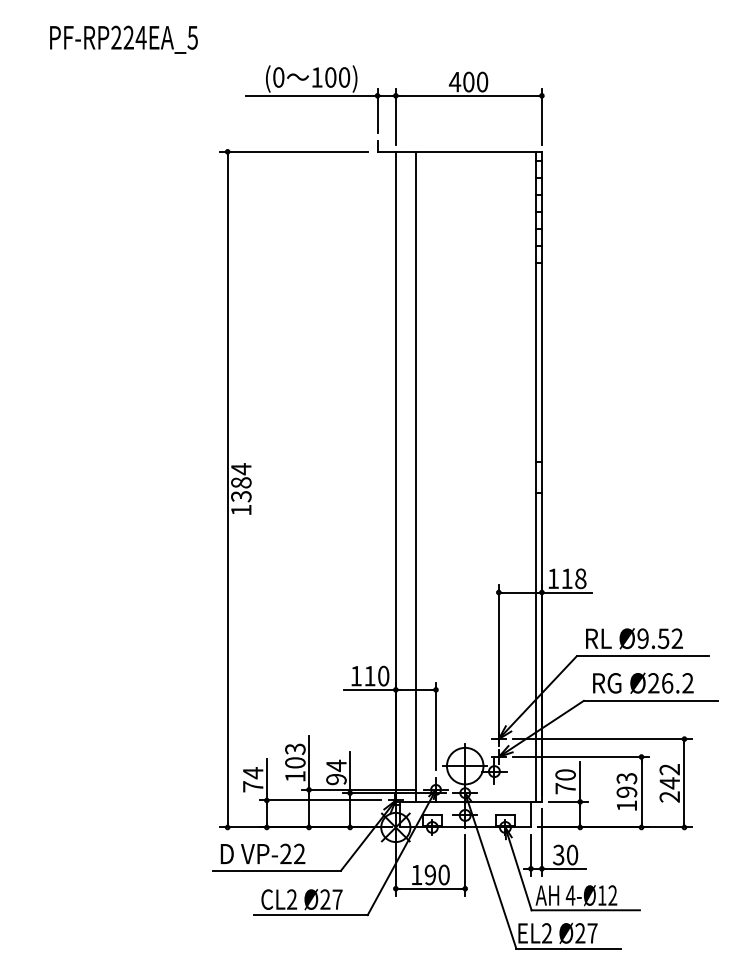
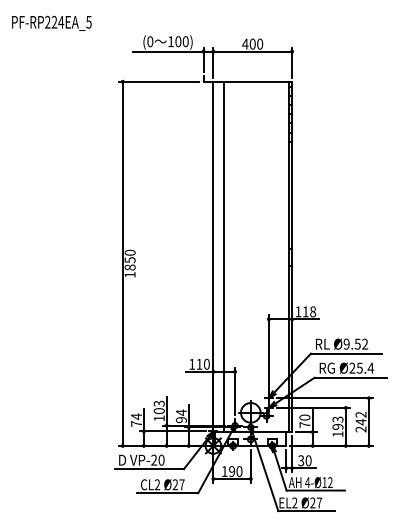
text: (123, 38) -> (51, 22), moved
text: (240, 481) -> (129, 259), 1384 -> 1850
text: (678, 681) -> (365, 367), Ø26.2 -> Ø25.4
text: (299, 852) -> (161, 459), VP-22 -> VP-20

